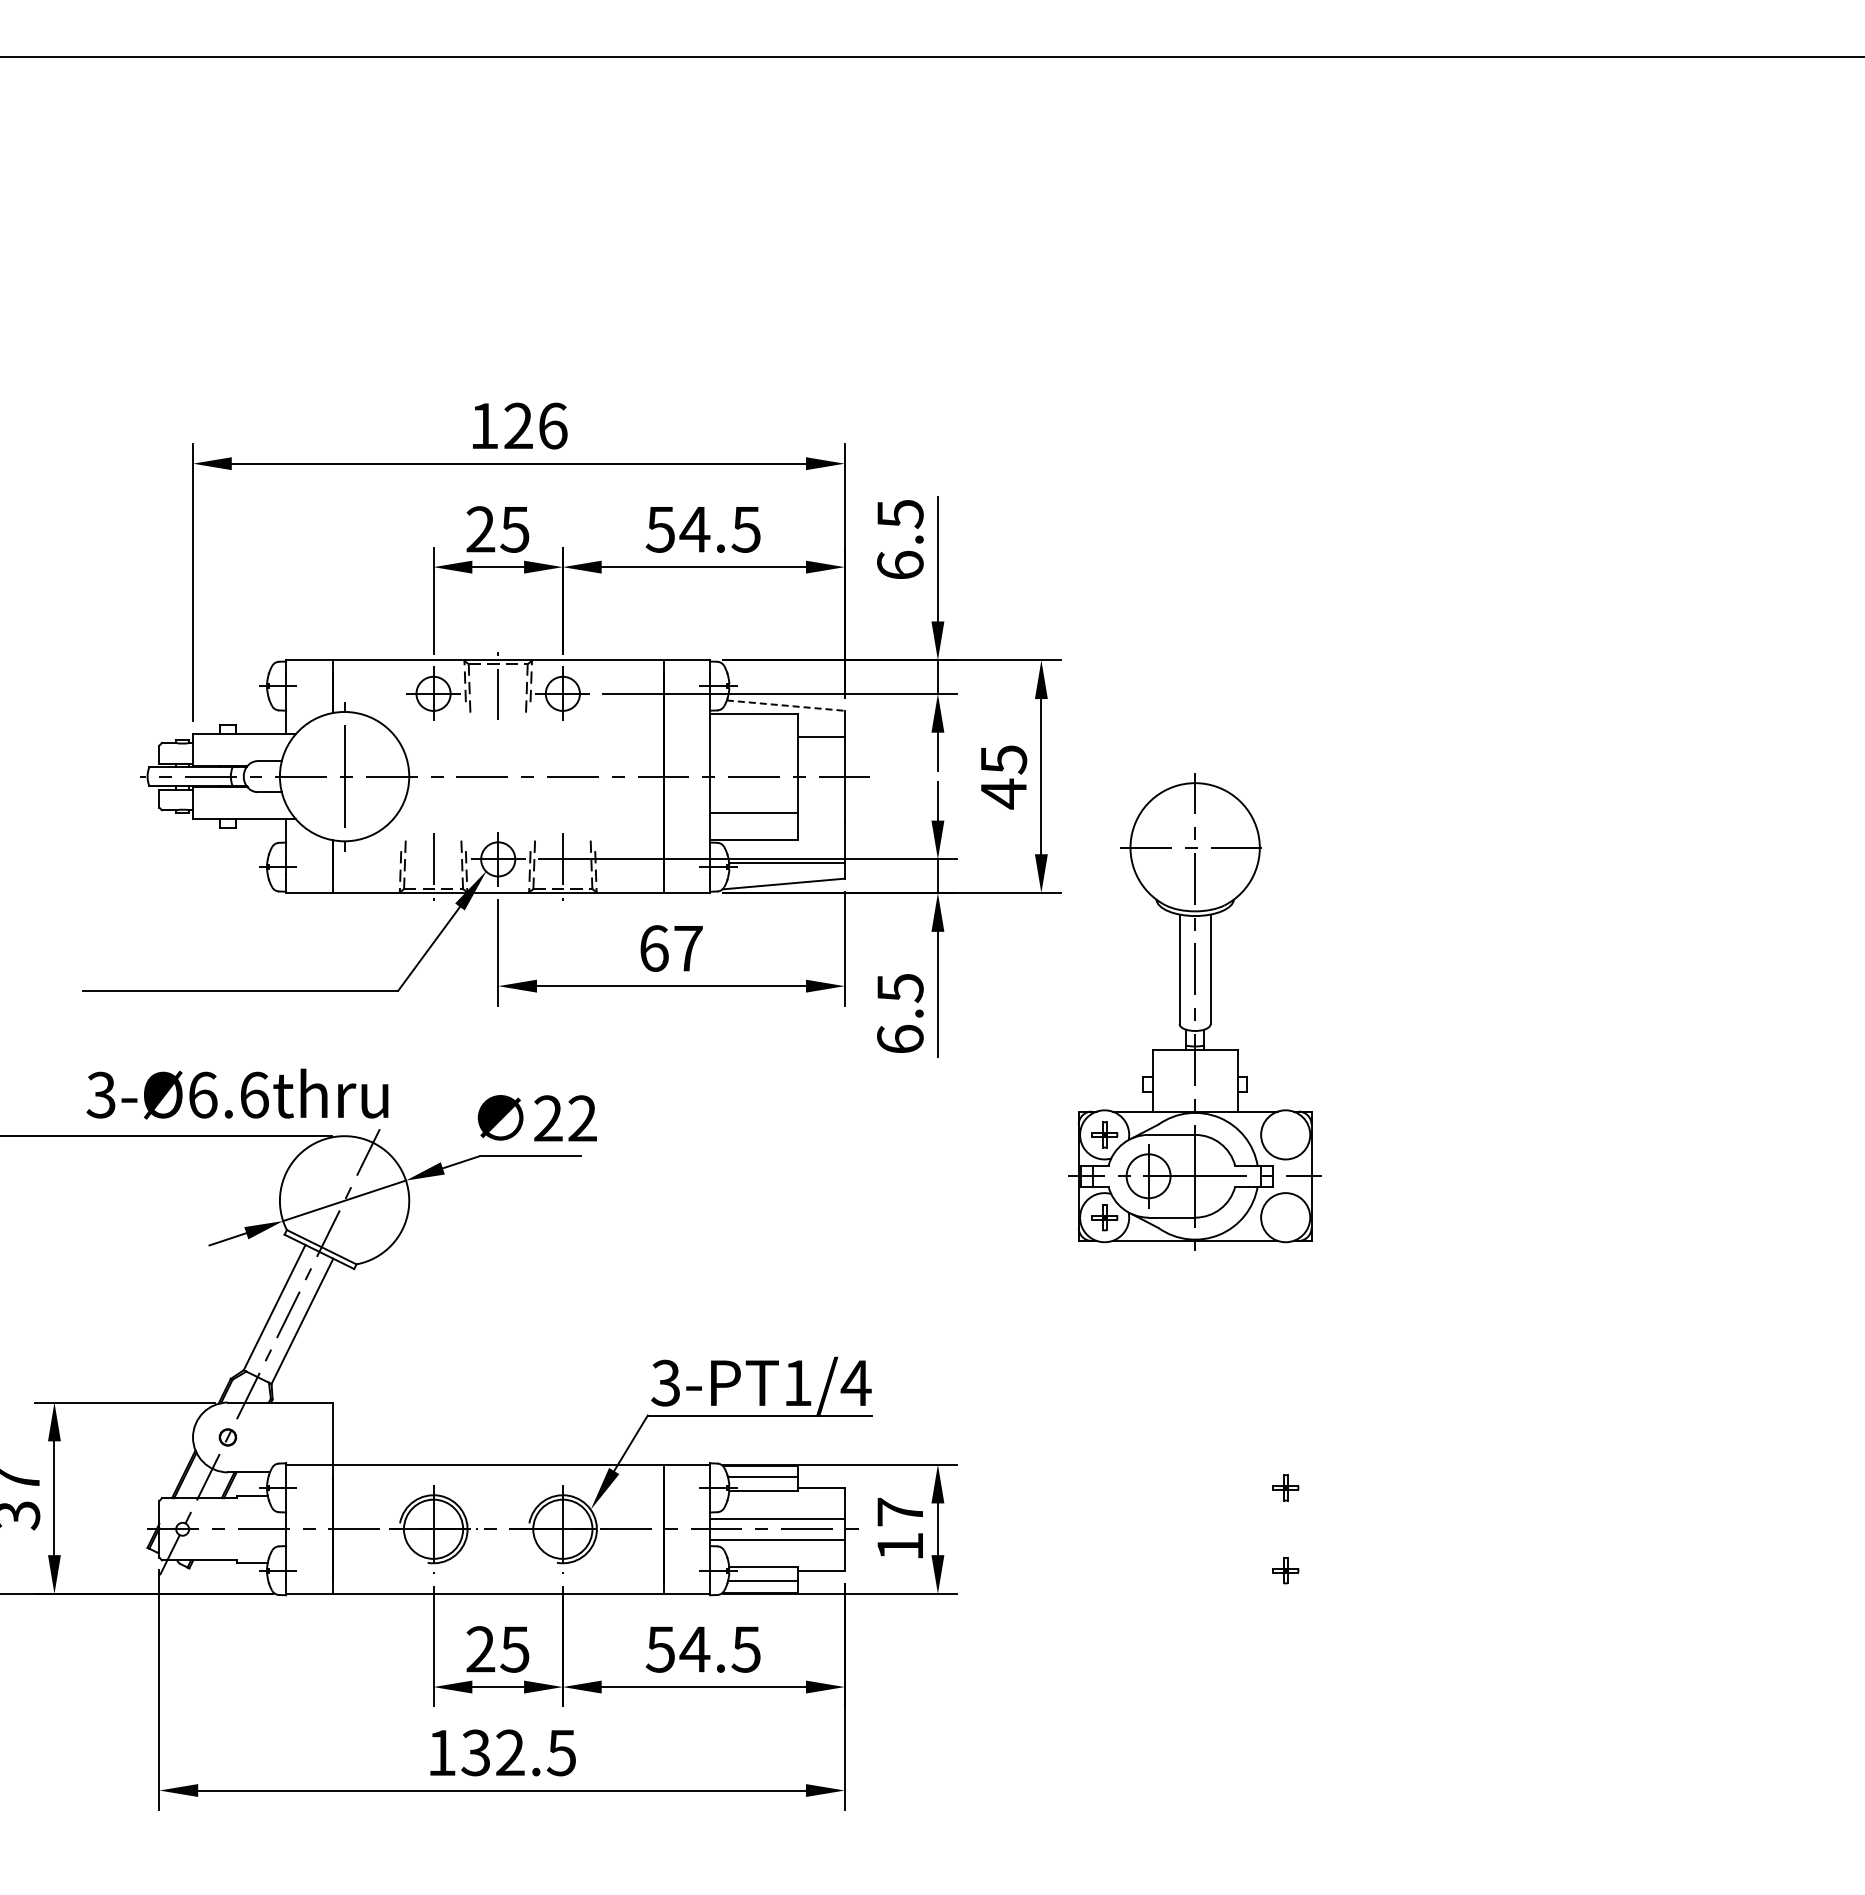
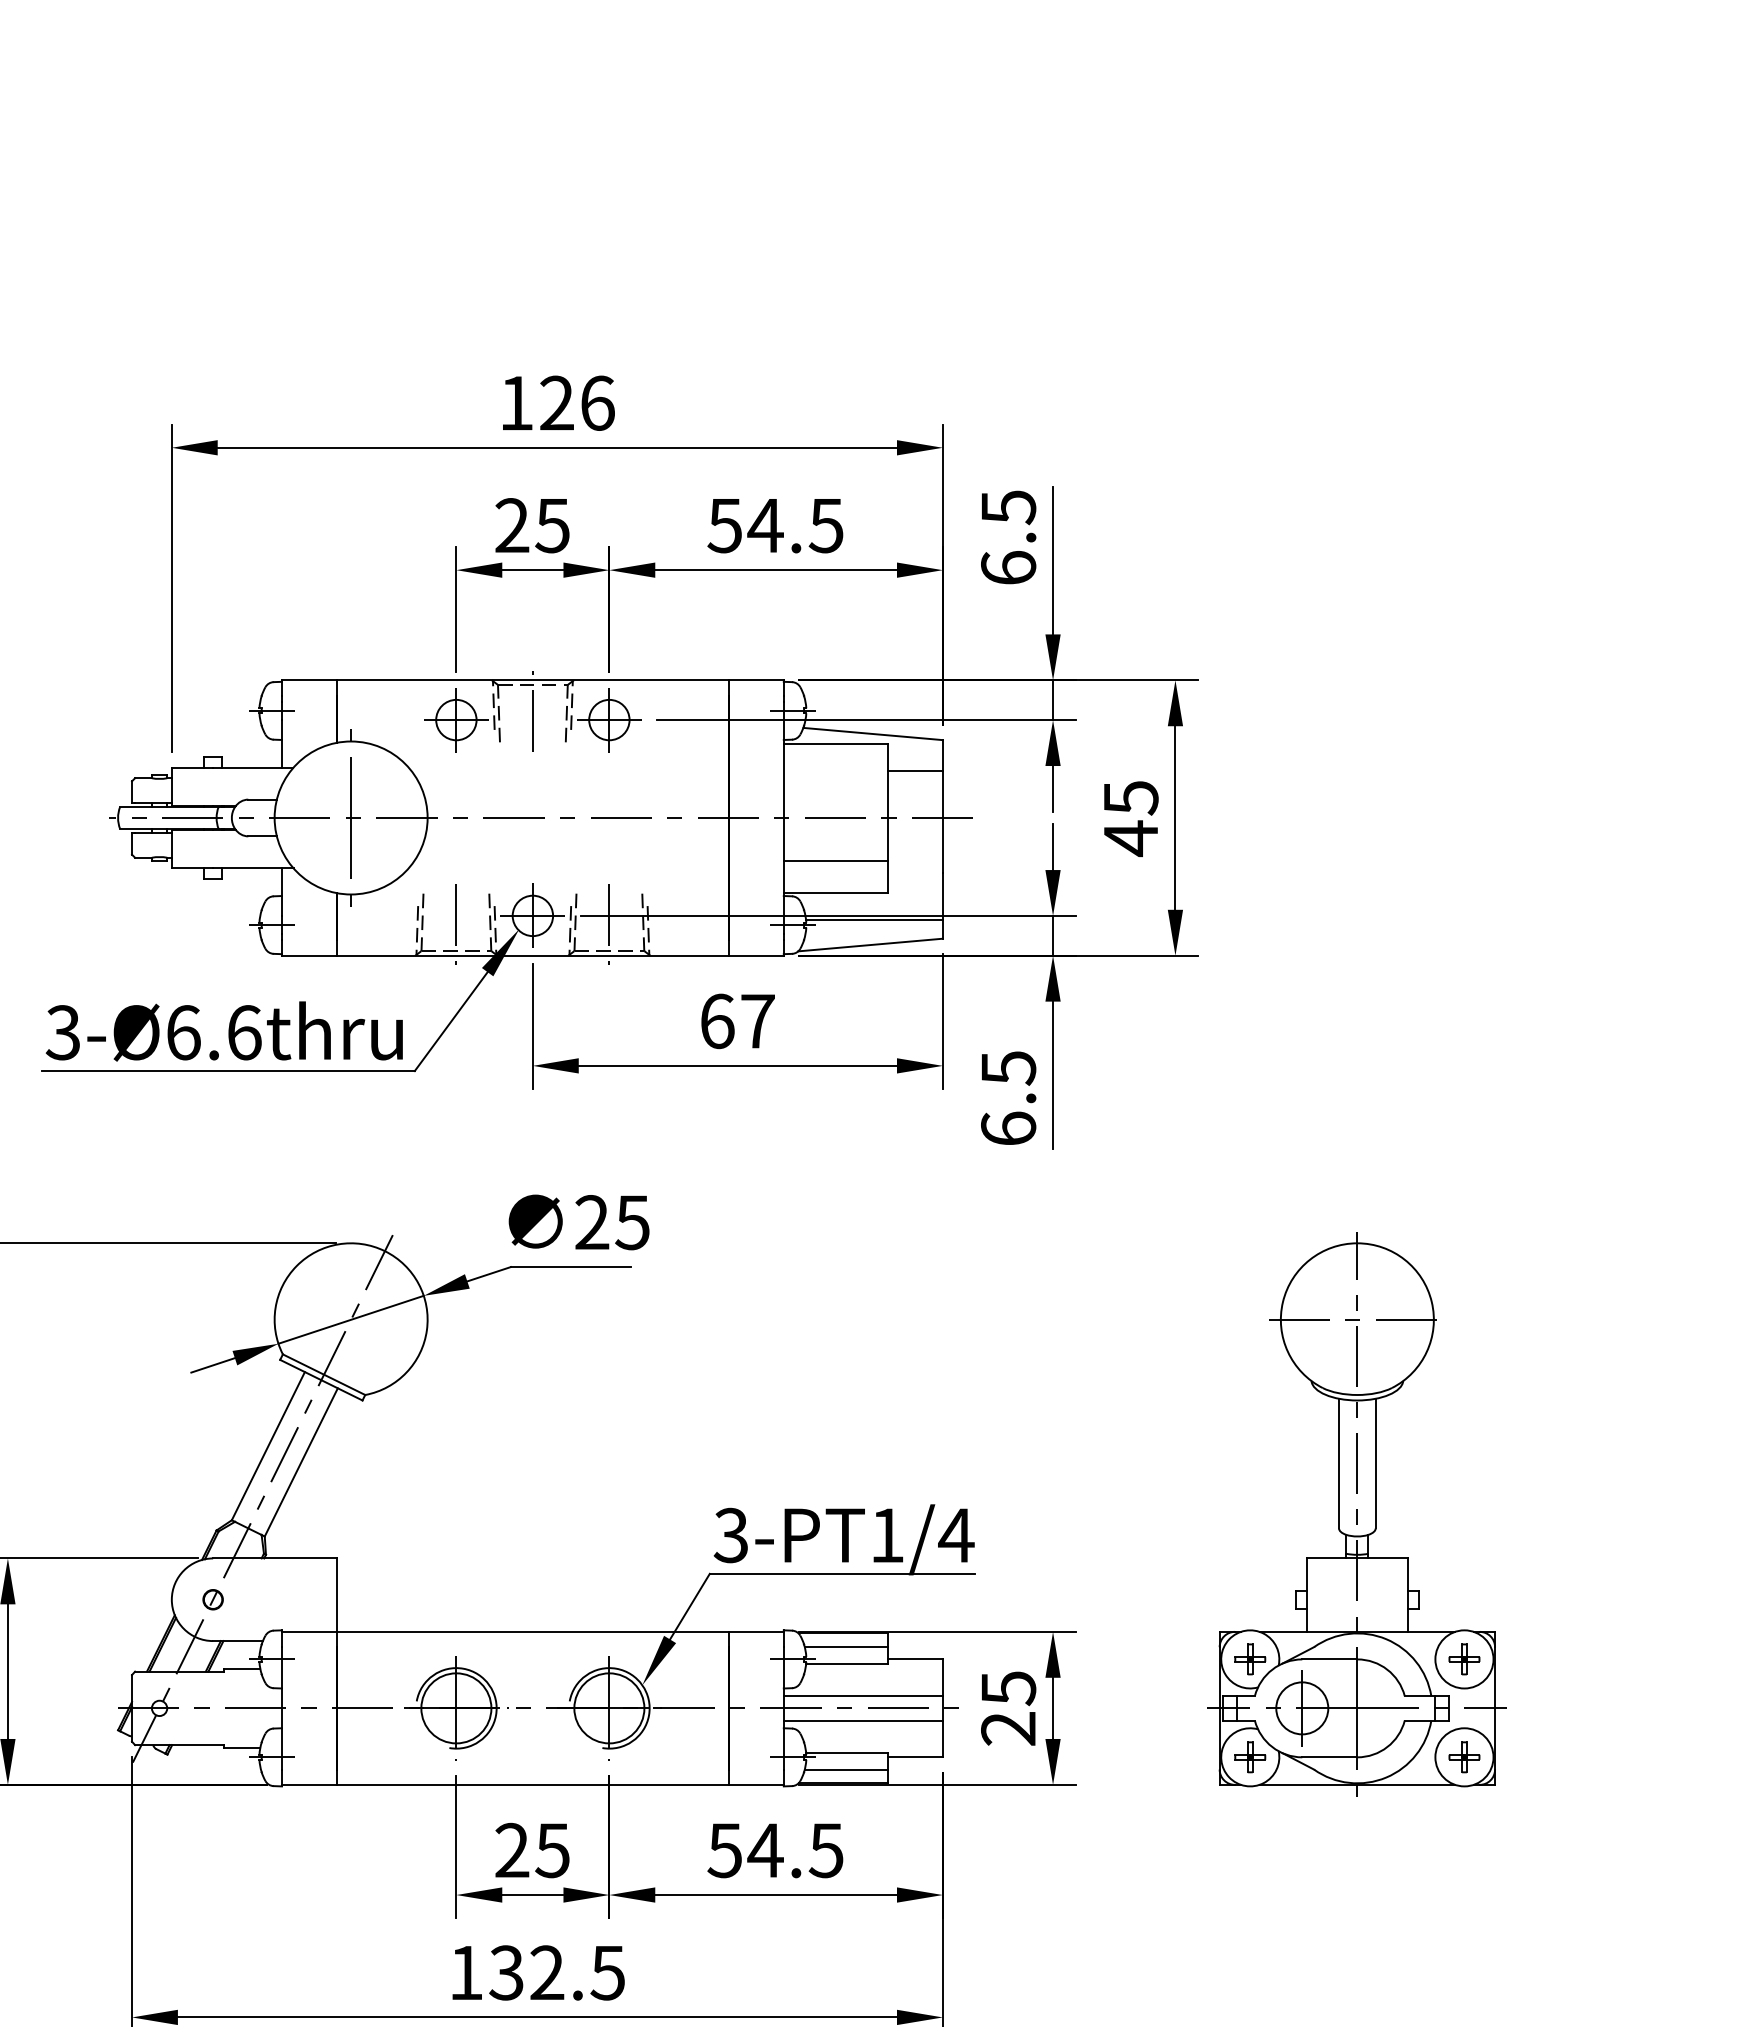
line: (786, 705) -> (873, 733), dashed -> solid
part: (1194, 1011) -> (1356, 1513), moved
text: (237, 1093) -> (224, 1030), moved
text: (581, 1118) -> (631, 1222), 22 -> 25
text: (900, 1529) -> (1008, 1708), 17 -> 25

